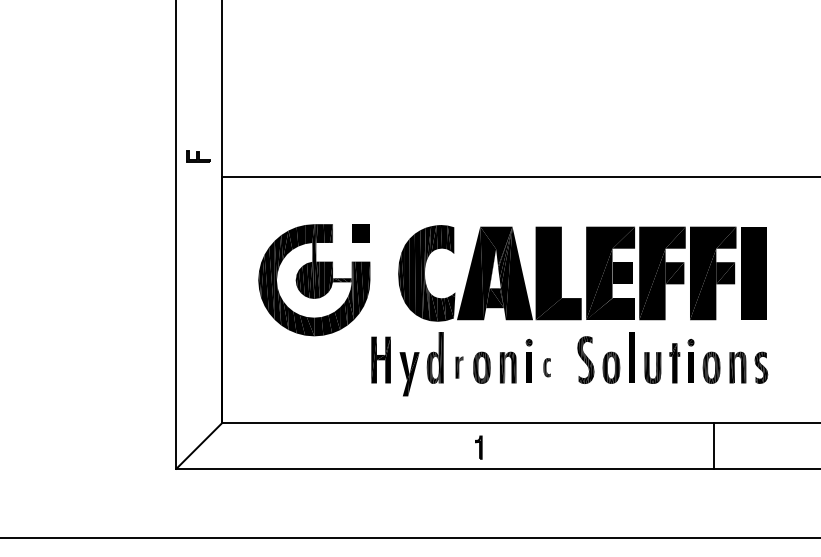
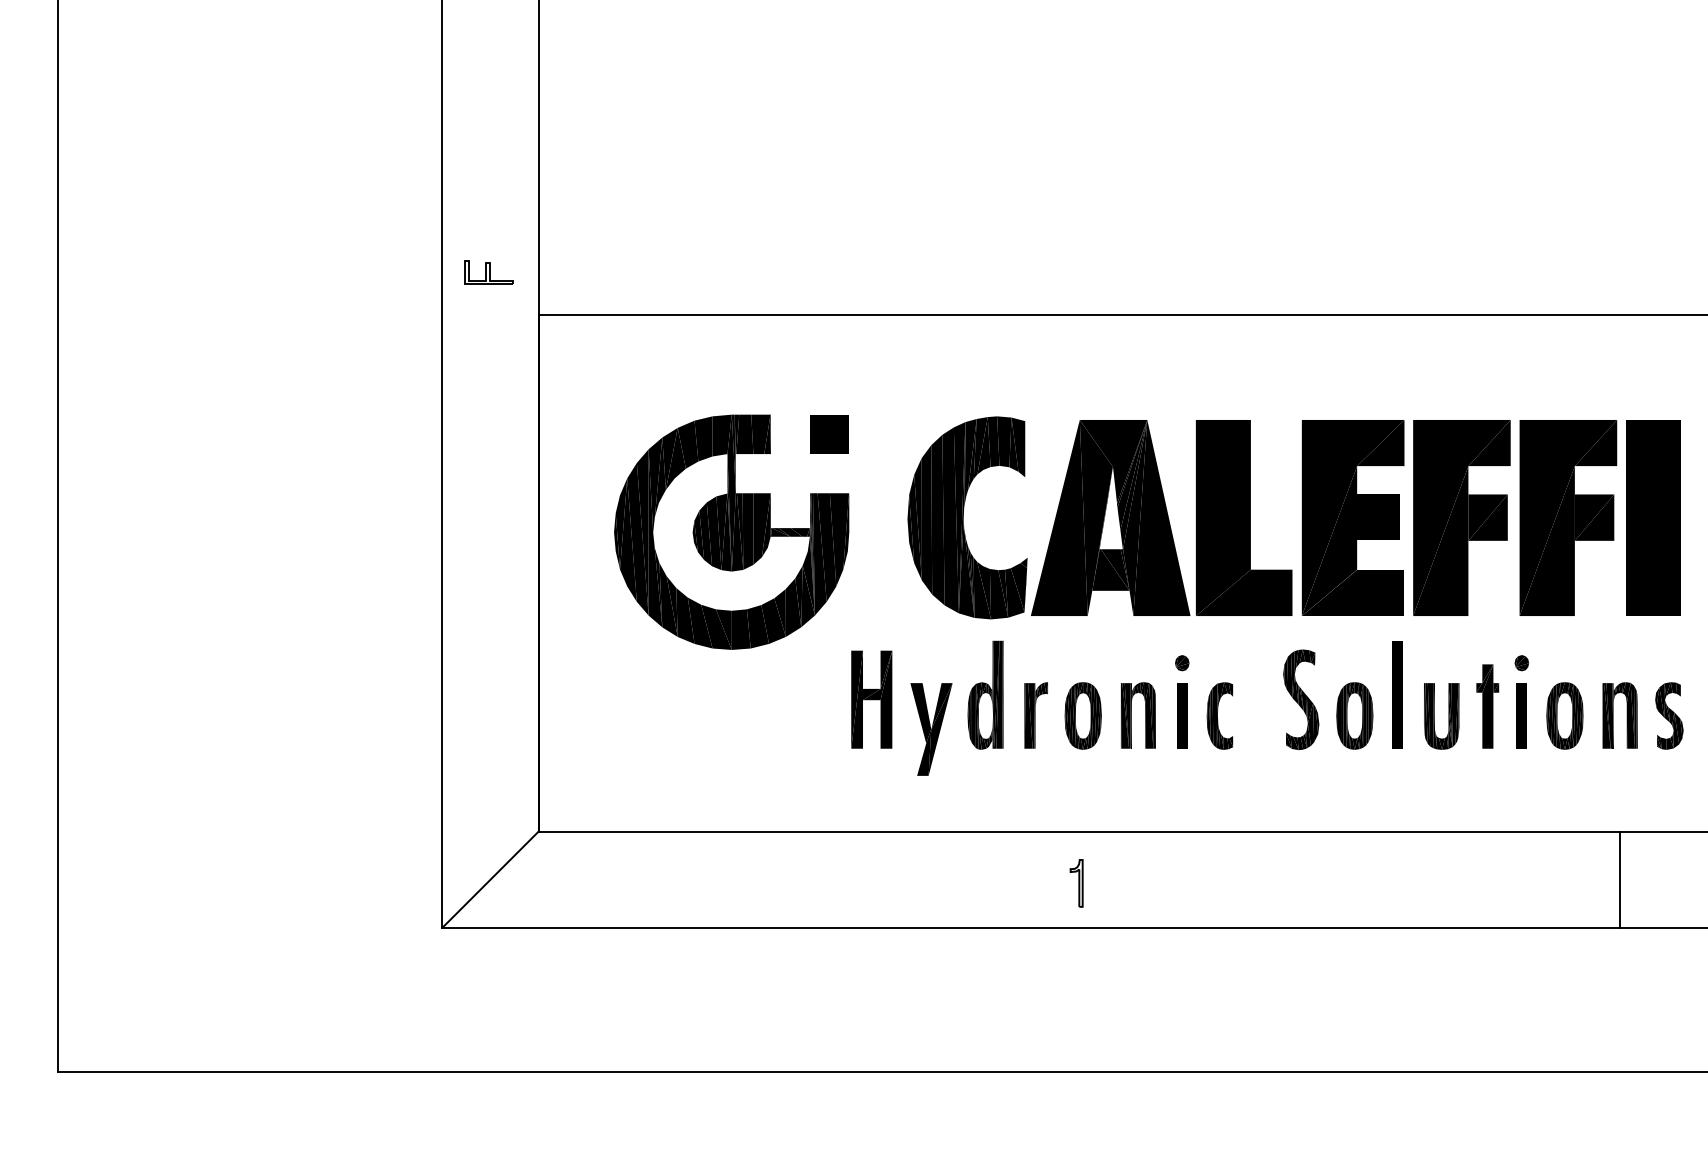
part: (459, 367) -> (1036, 715), size x1.43
part: (546, 367) -> (1218, 715), size x1.67
line: (713, 445) -> (1619, 878), moved

